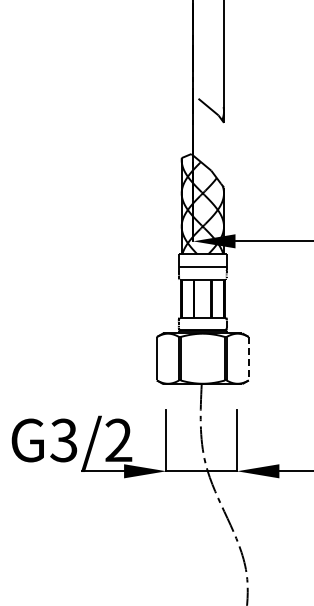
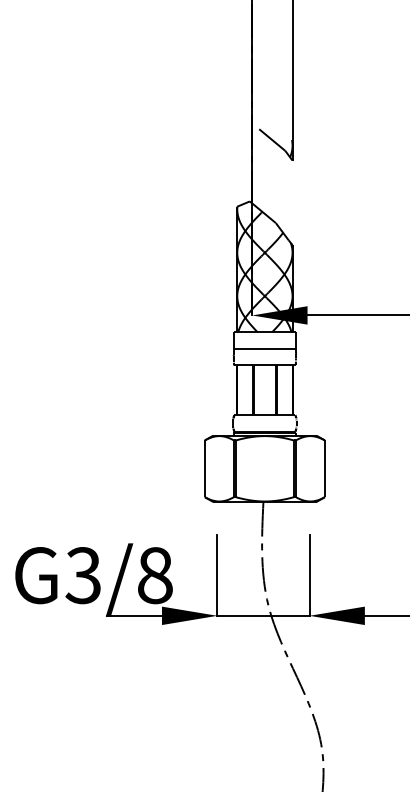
line: (248, 358) -> (324, 468), dashed -> solid
text: (118, 440) -> (154, 575), G3/2 -> G3/8

